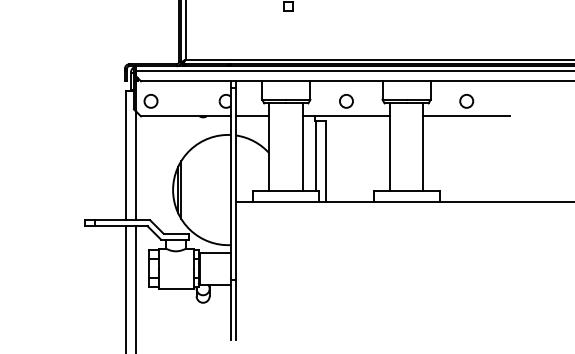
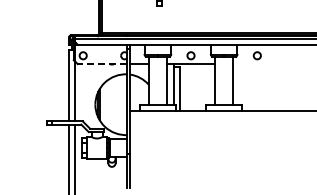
line: (185, 117) -> (102, 64), solid -> dashed
line: (466, 117) -> (257, 64), removed

